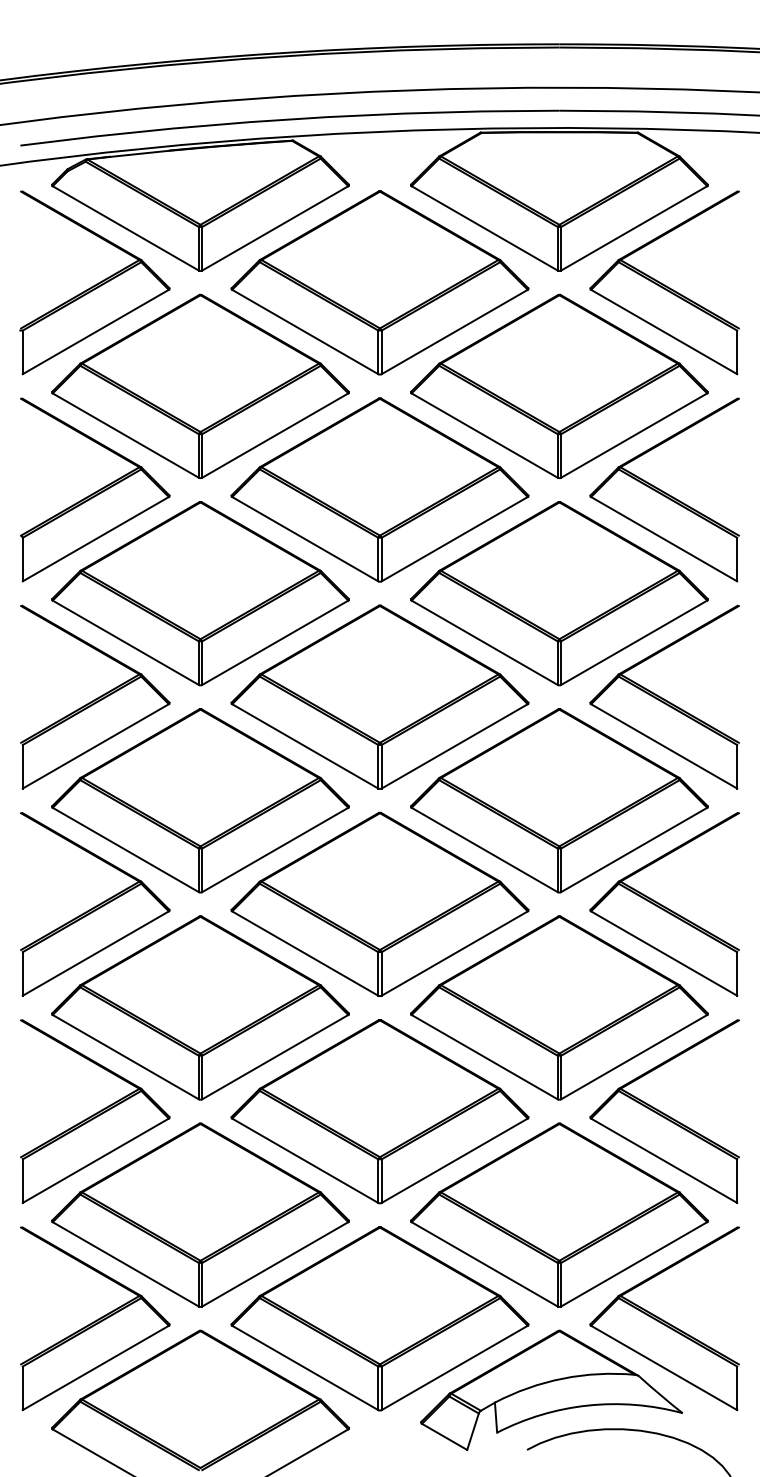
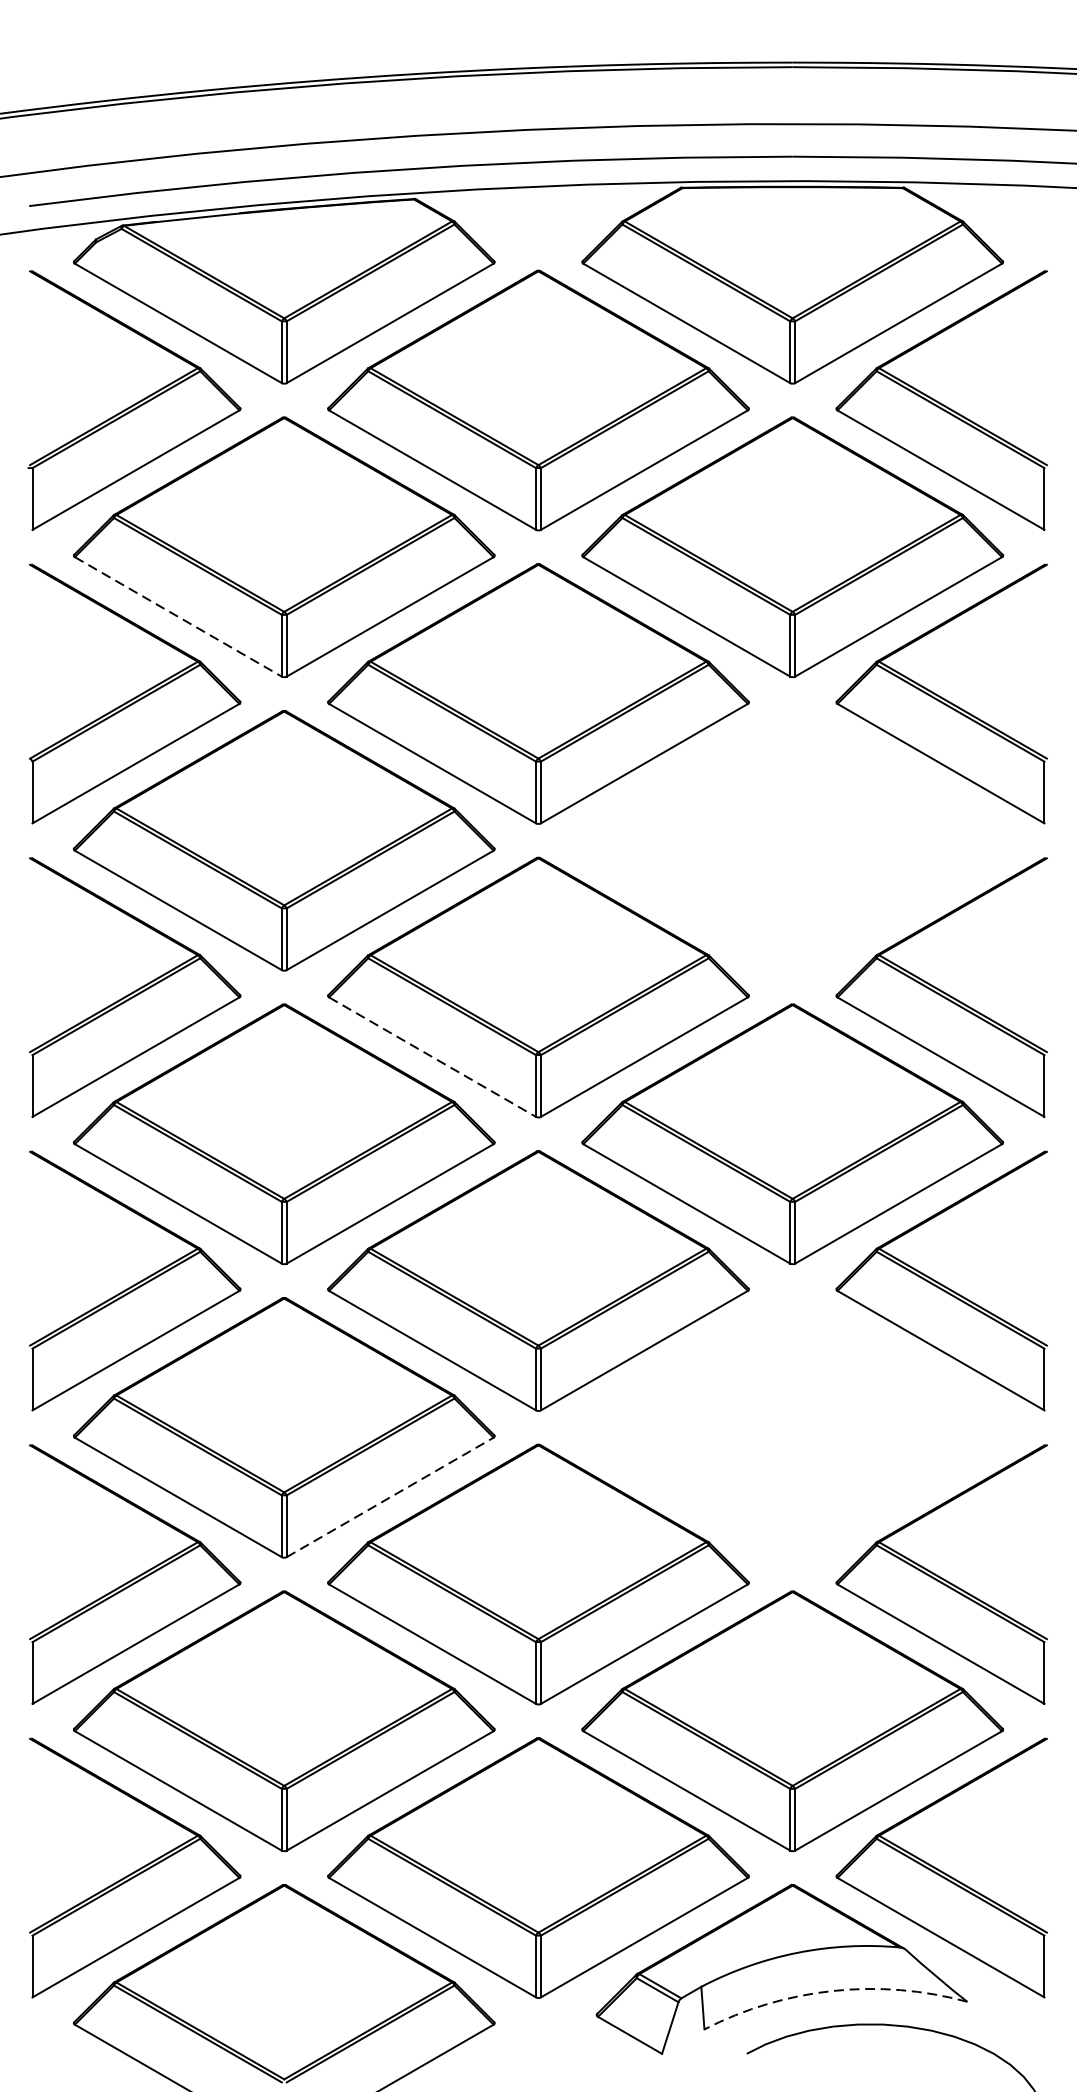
line: (126, 435) -> (179, 616), solid -> dashed
part: (559, 593) -> (792, 840), removed
line: (305, 746) -> (432, 1057), solid -> dashed
part: (559, 1007) -> (792, 1427), removed
line: (275, 1056) -> (390, 1496), solid -> dashed
arc: (588, 1405) -> (833, 1990), solid -> dashed

